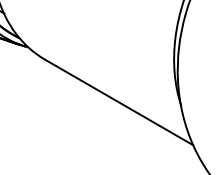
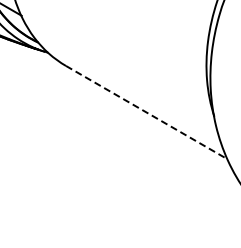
line: (119, 102) -> (147, 112), solid -> dashed

